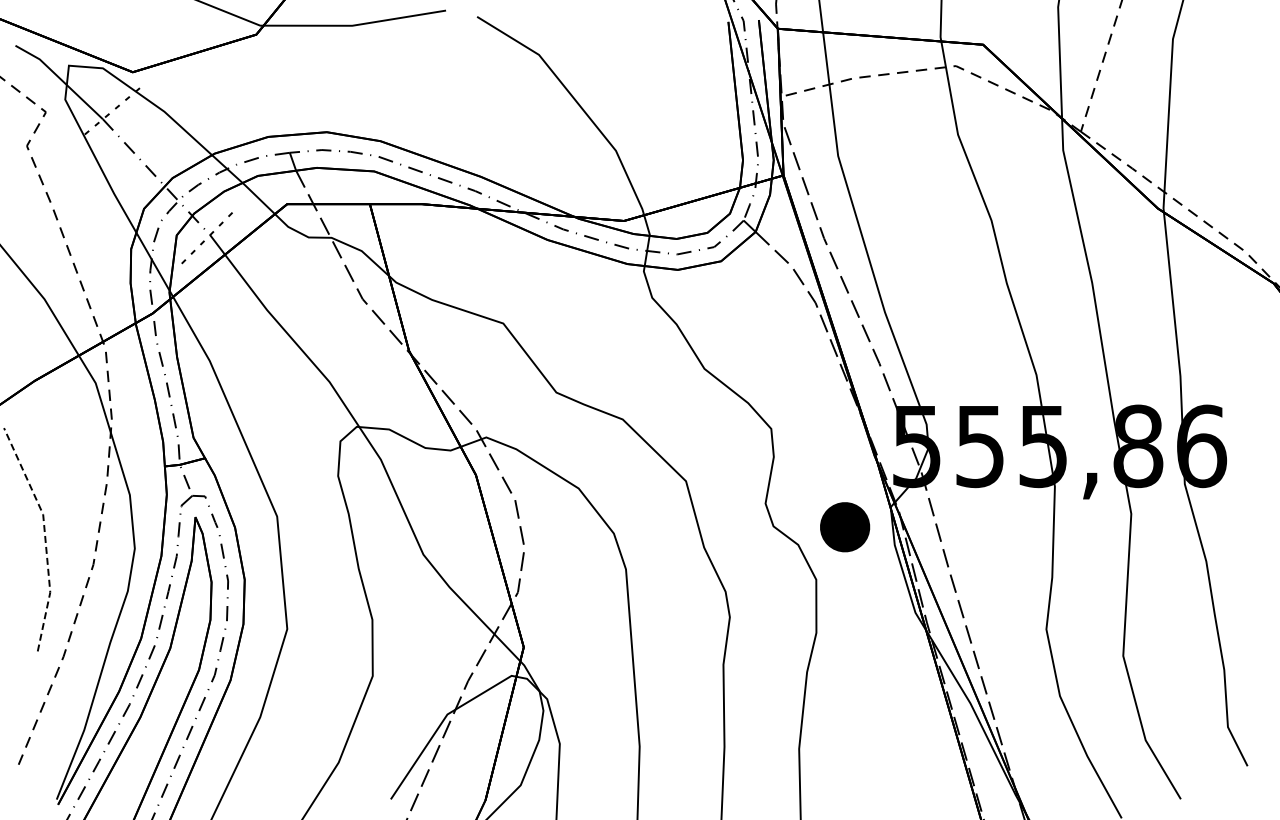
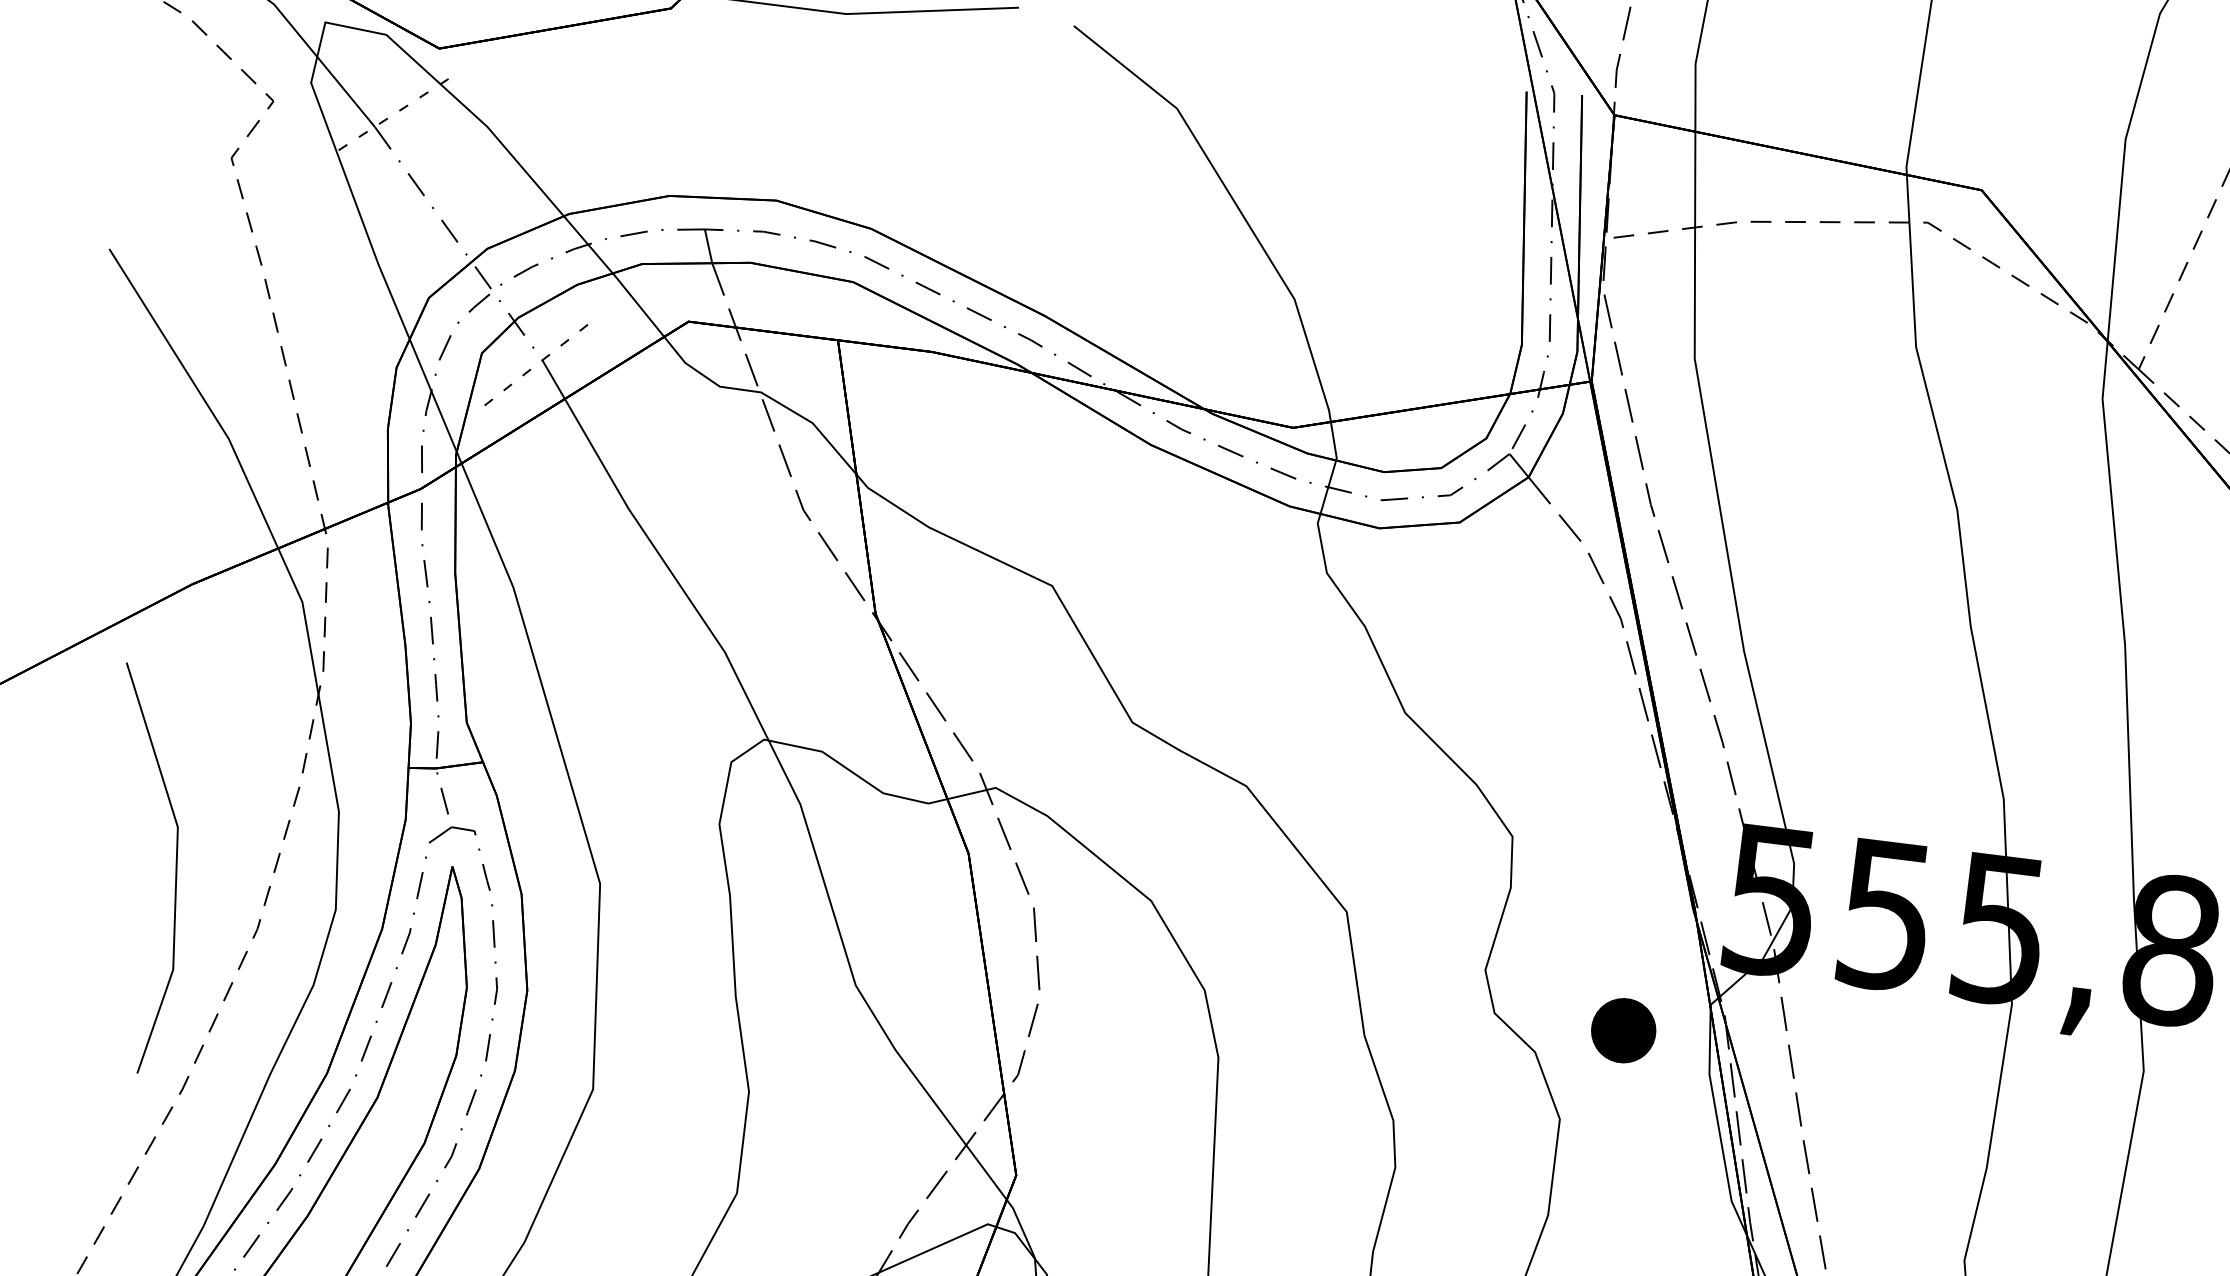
part: (844, 526) -> (1622, 1029), size x0.71
line: (45, 536) -> (177, 867), dashed -> solid

